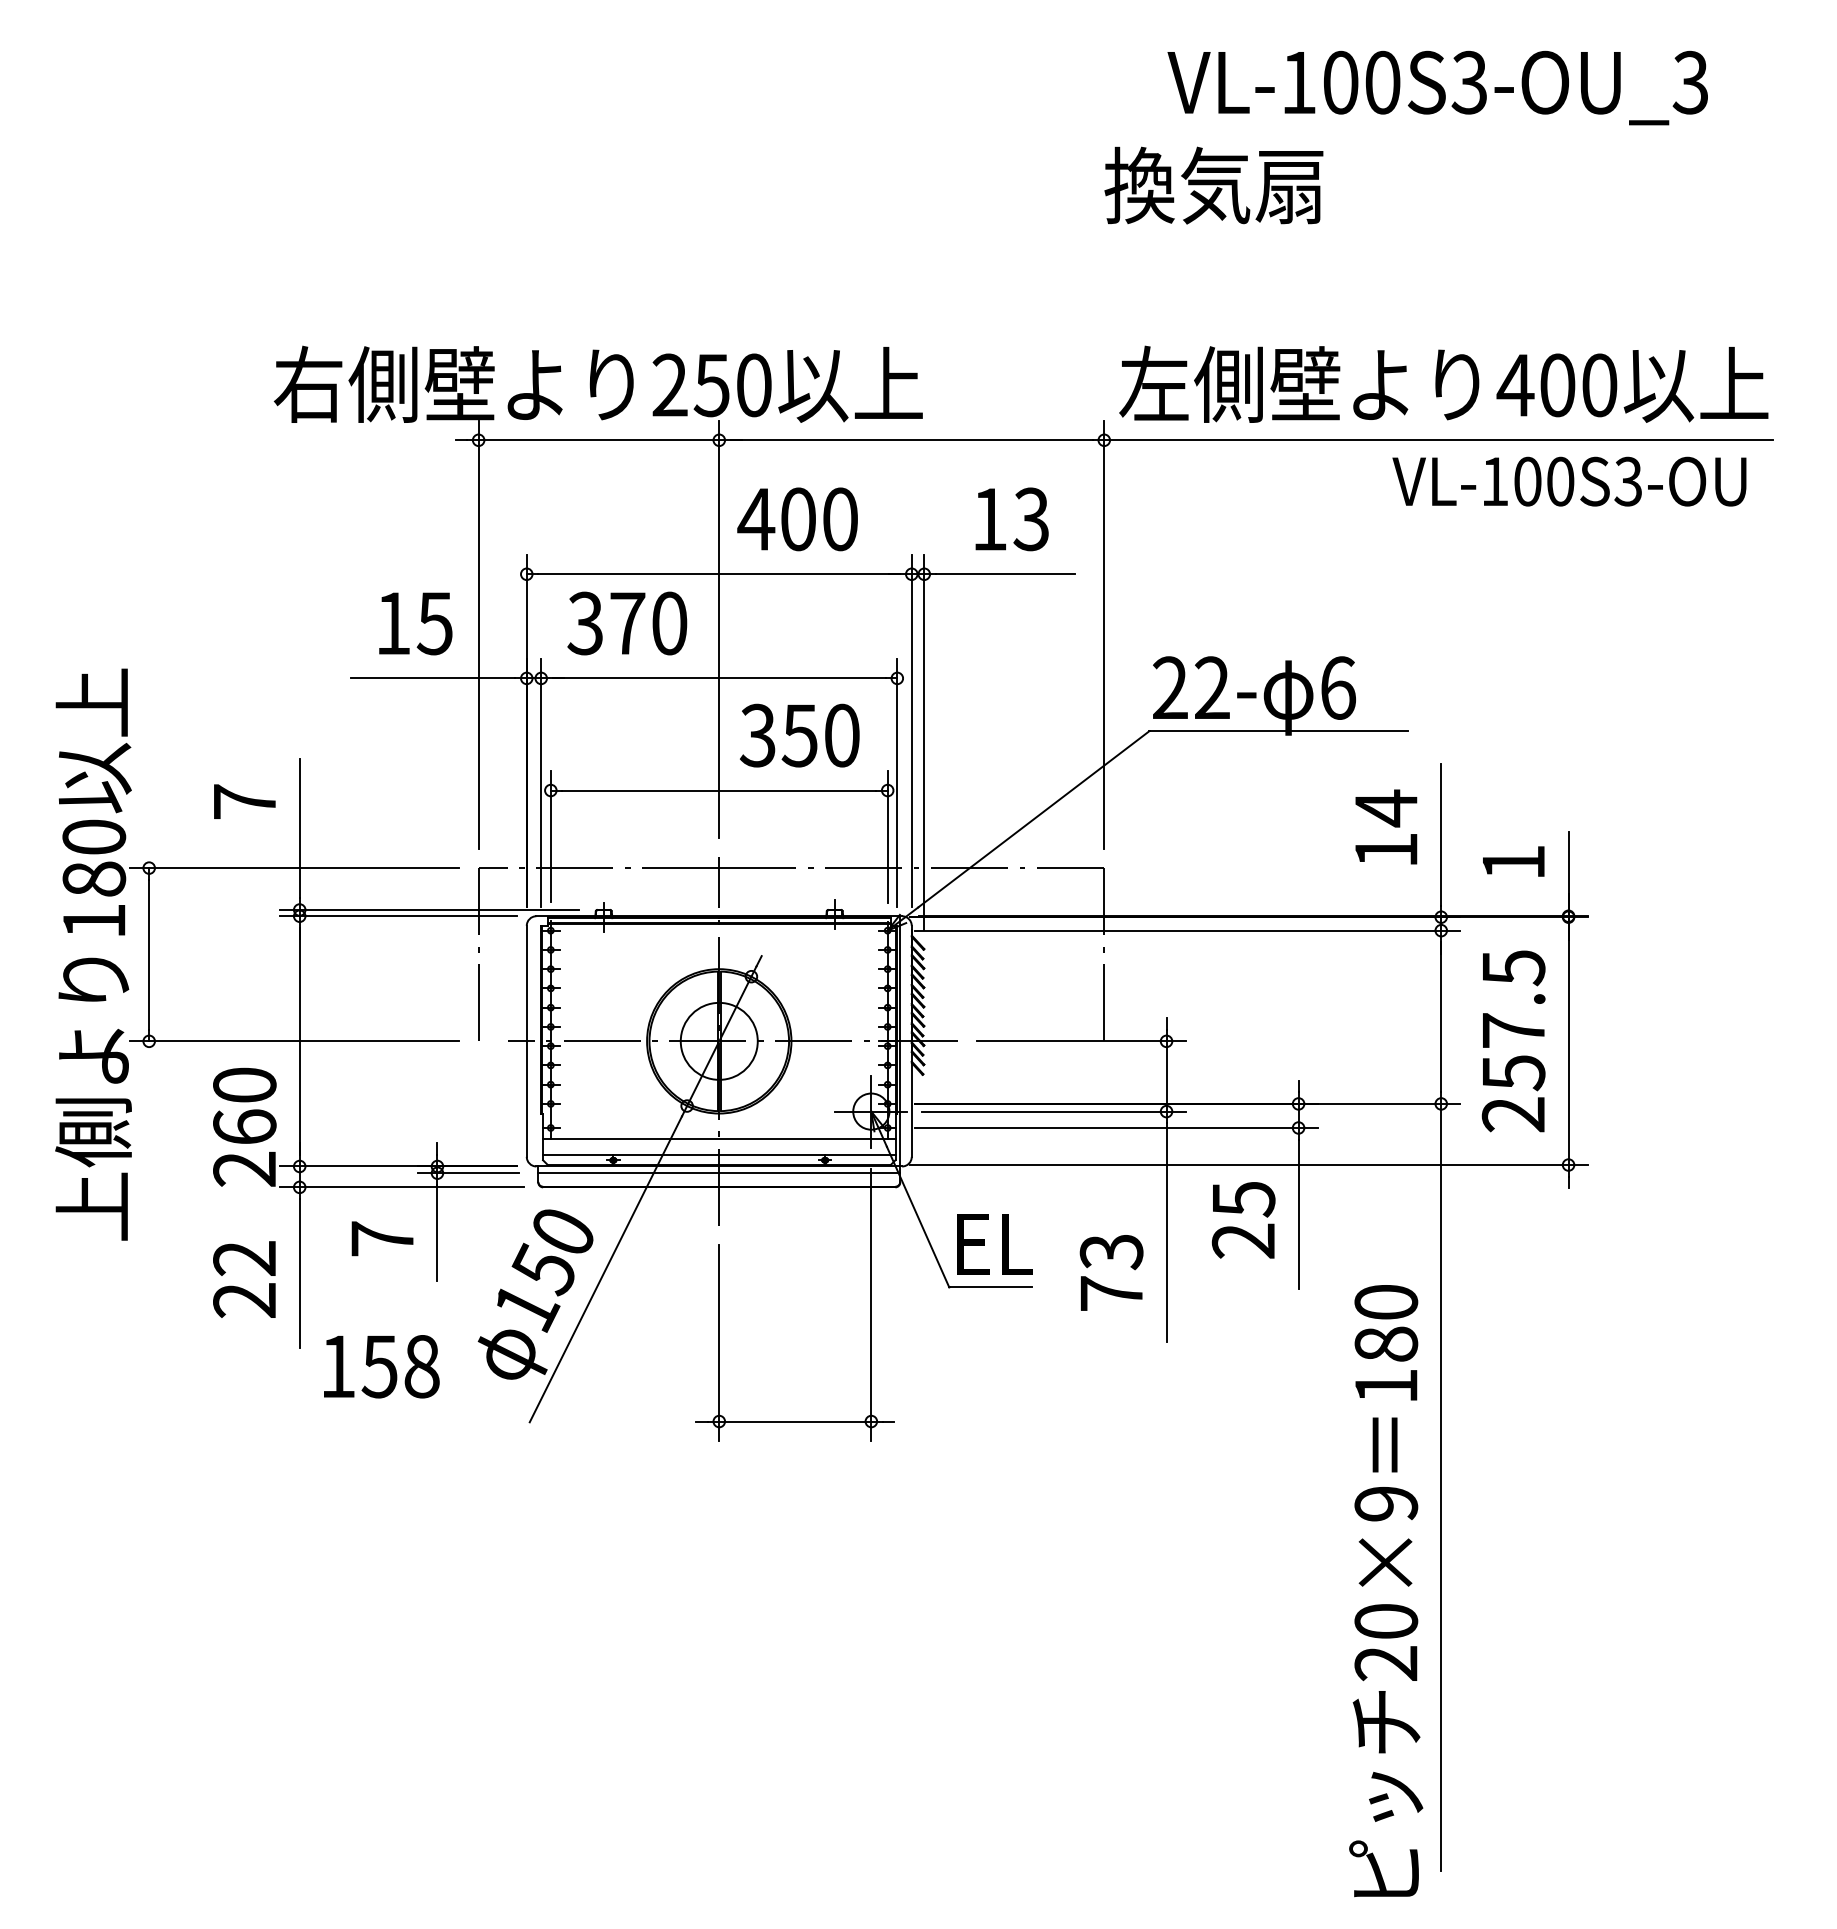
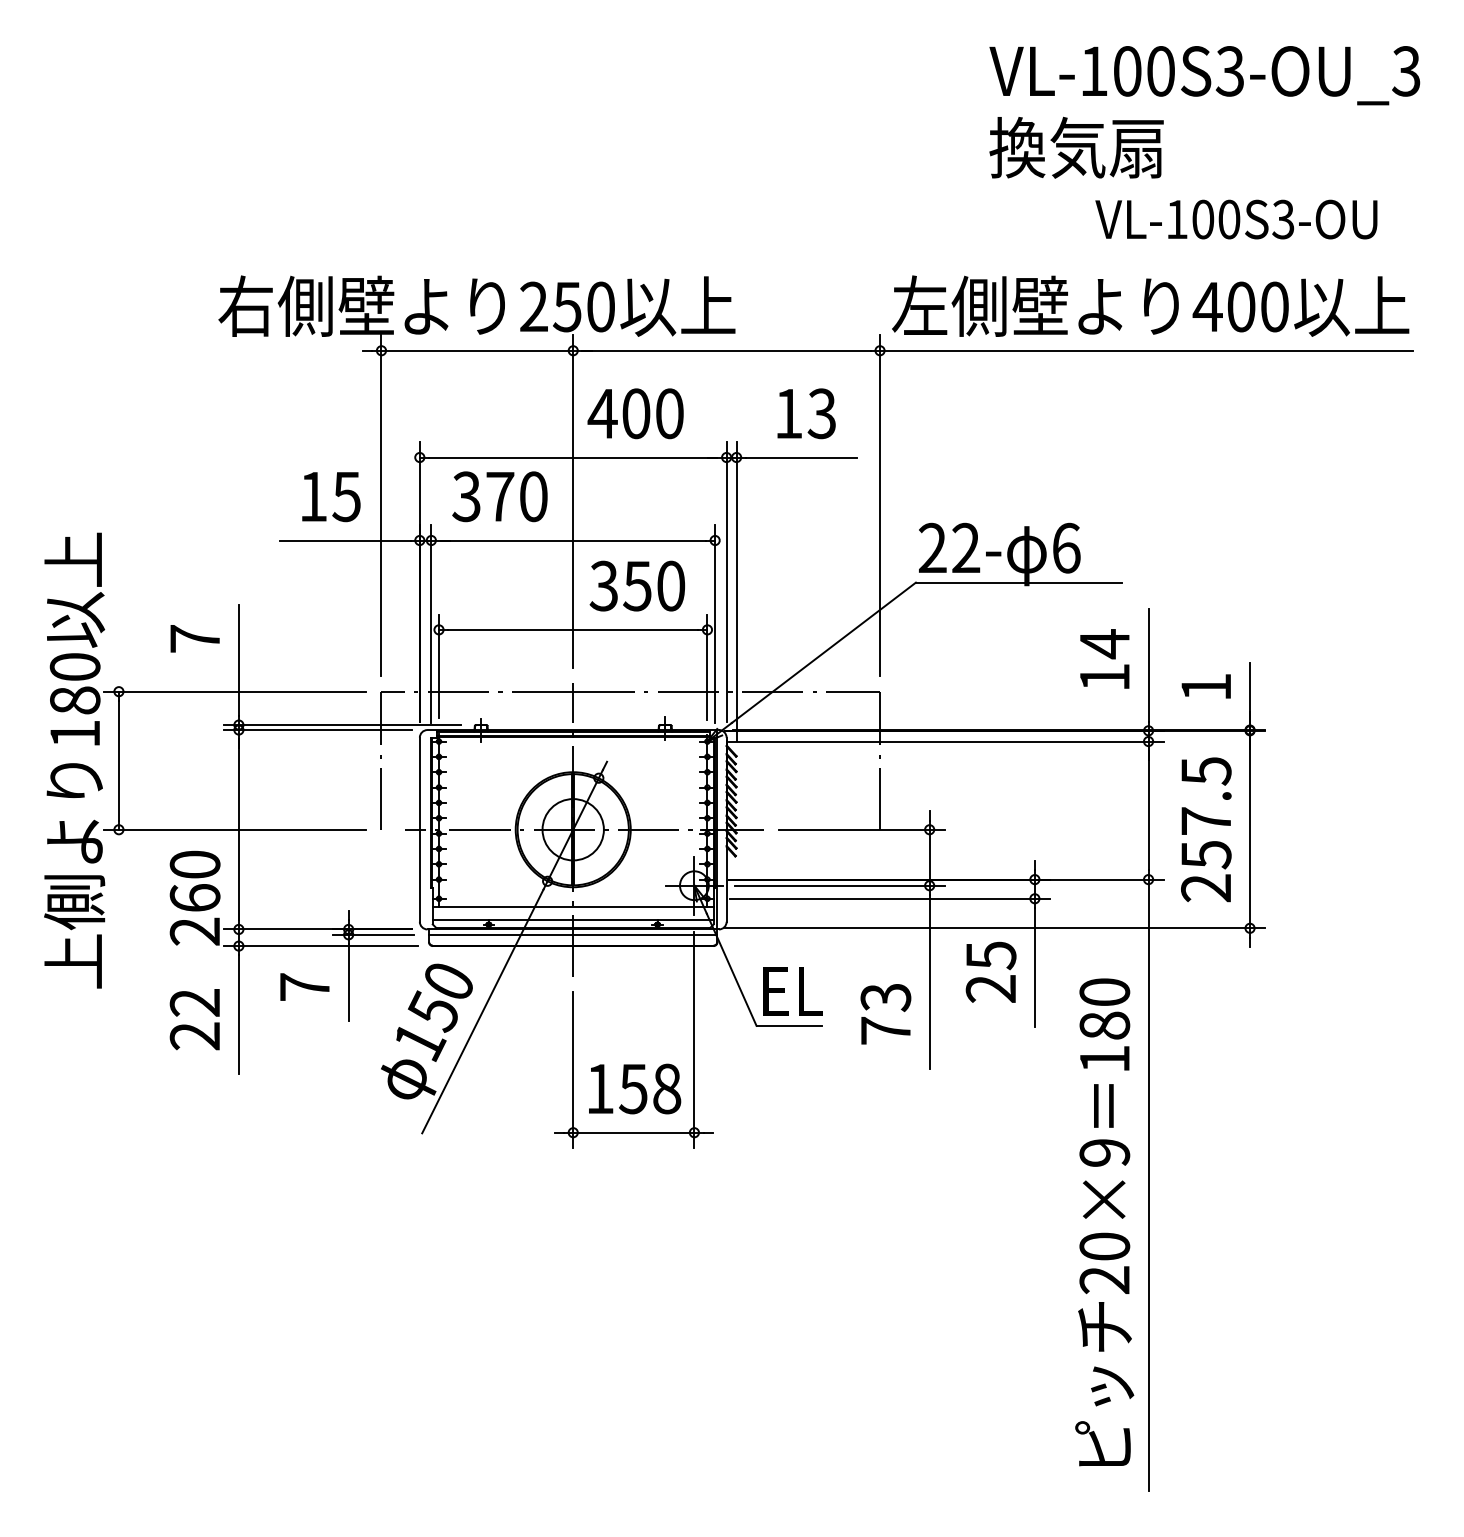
text: (1437, 87) -> (1204, 75), moved
text: (1213, 185) -> (1076, 147), moved
text: (1569, 481) -> (1236, 219), moved
text: (381, 1366) -> (634, 1088), moved
text: (1386, 1591) -> (1104, 1222), moved

